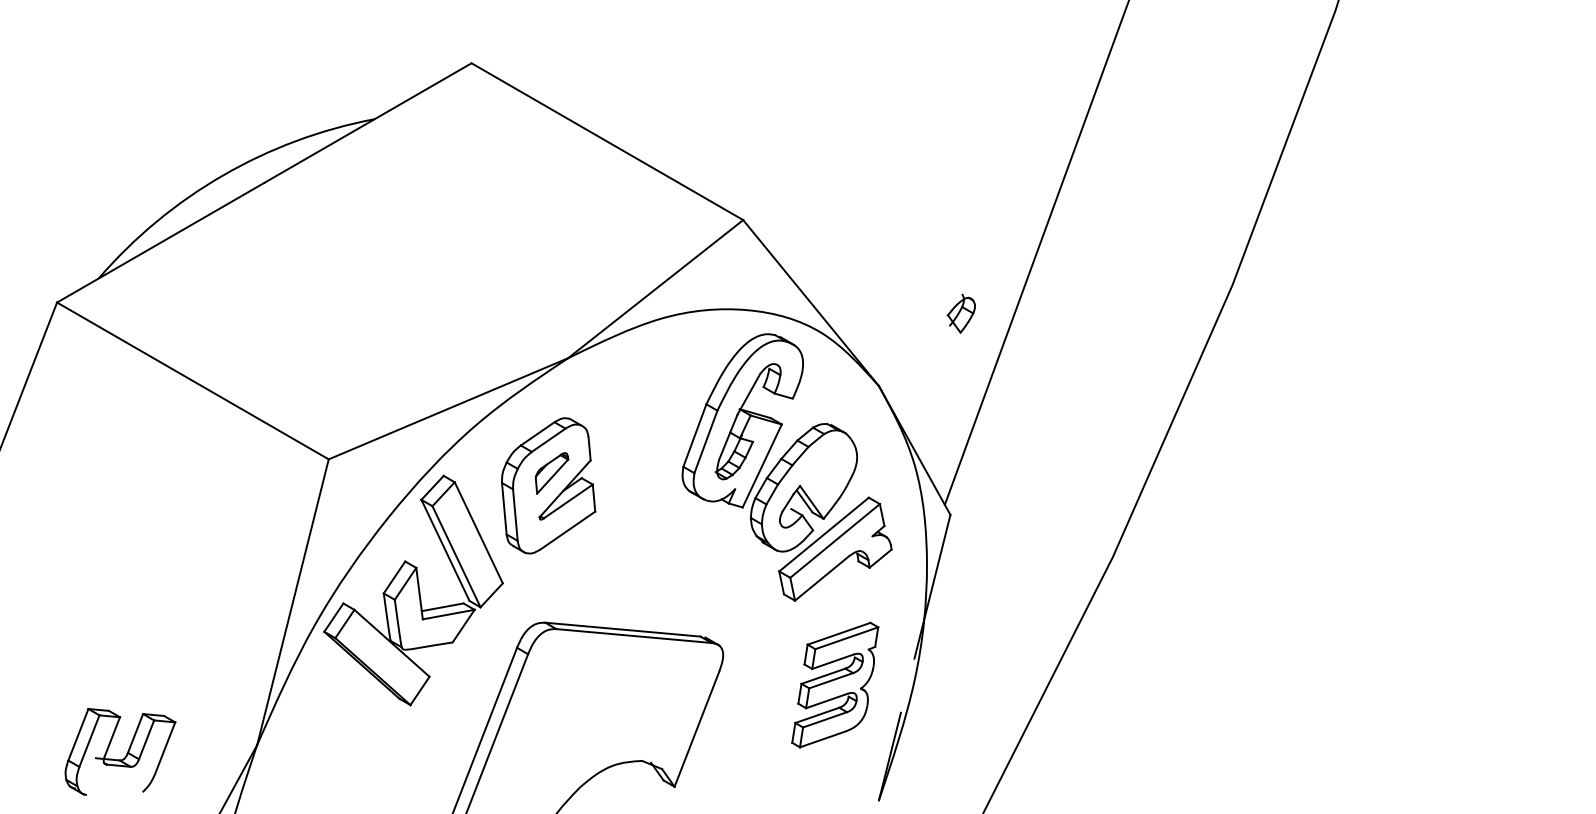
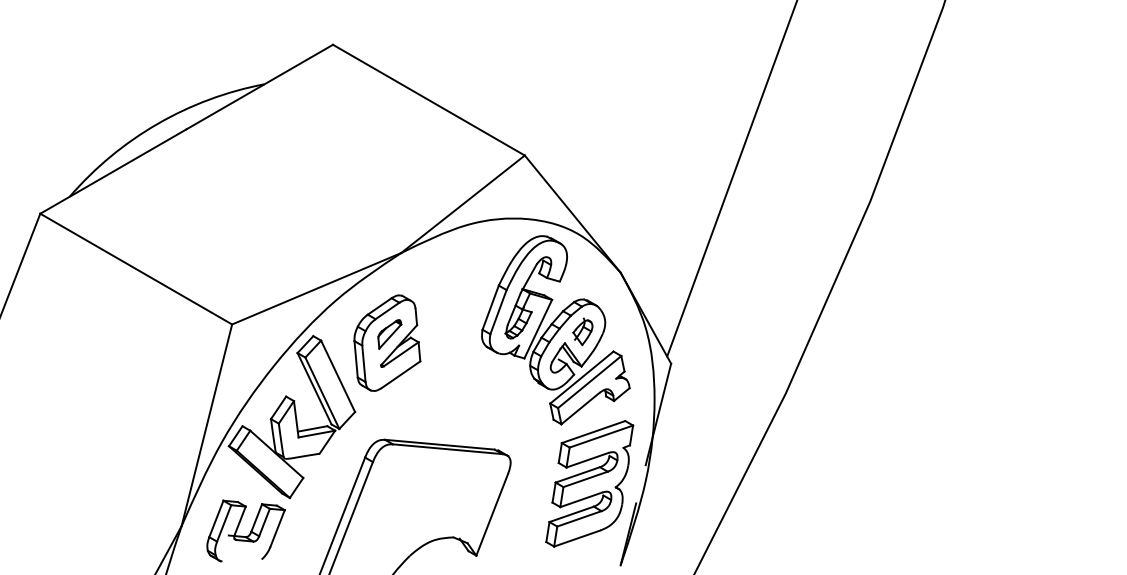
part: (960, 313) -> (582, 331), moved
part: (834, 684) -> (589, 483), size x1.43
part: (119, 751) -> (245, 530), moved

